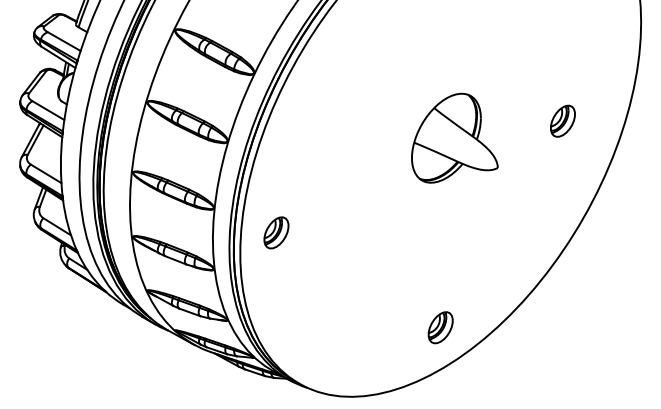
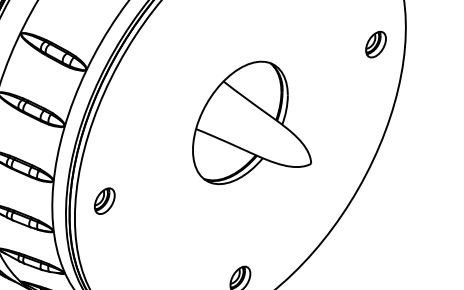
part: (562, 120) -> (375, 43), moved
part: (454, 138) -> (251, 123), size x1.67

